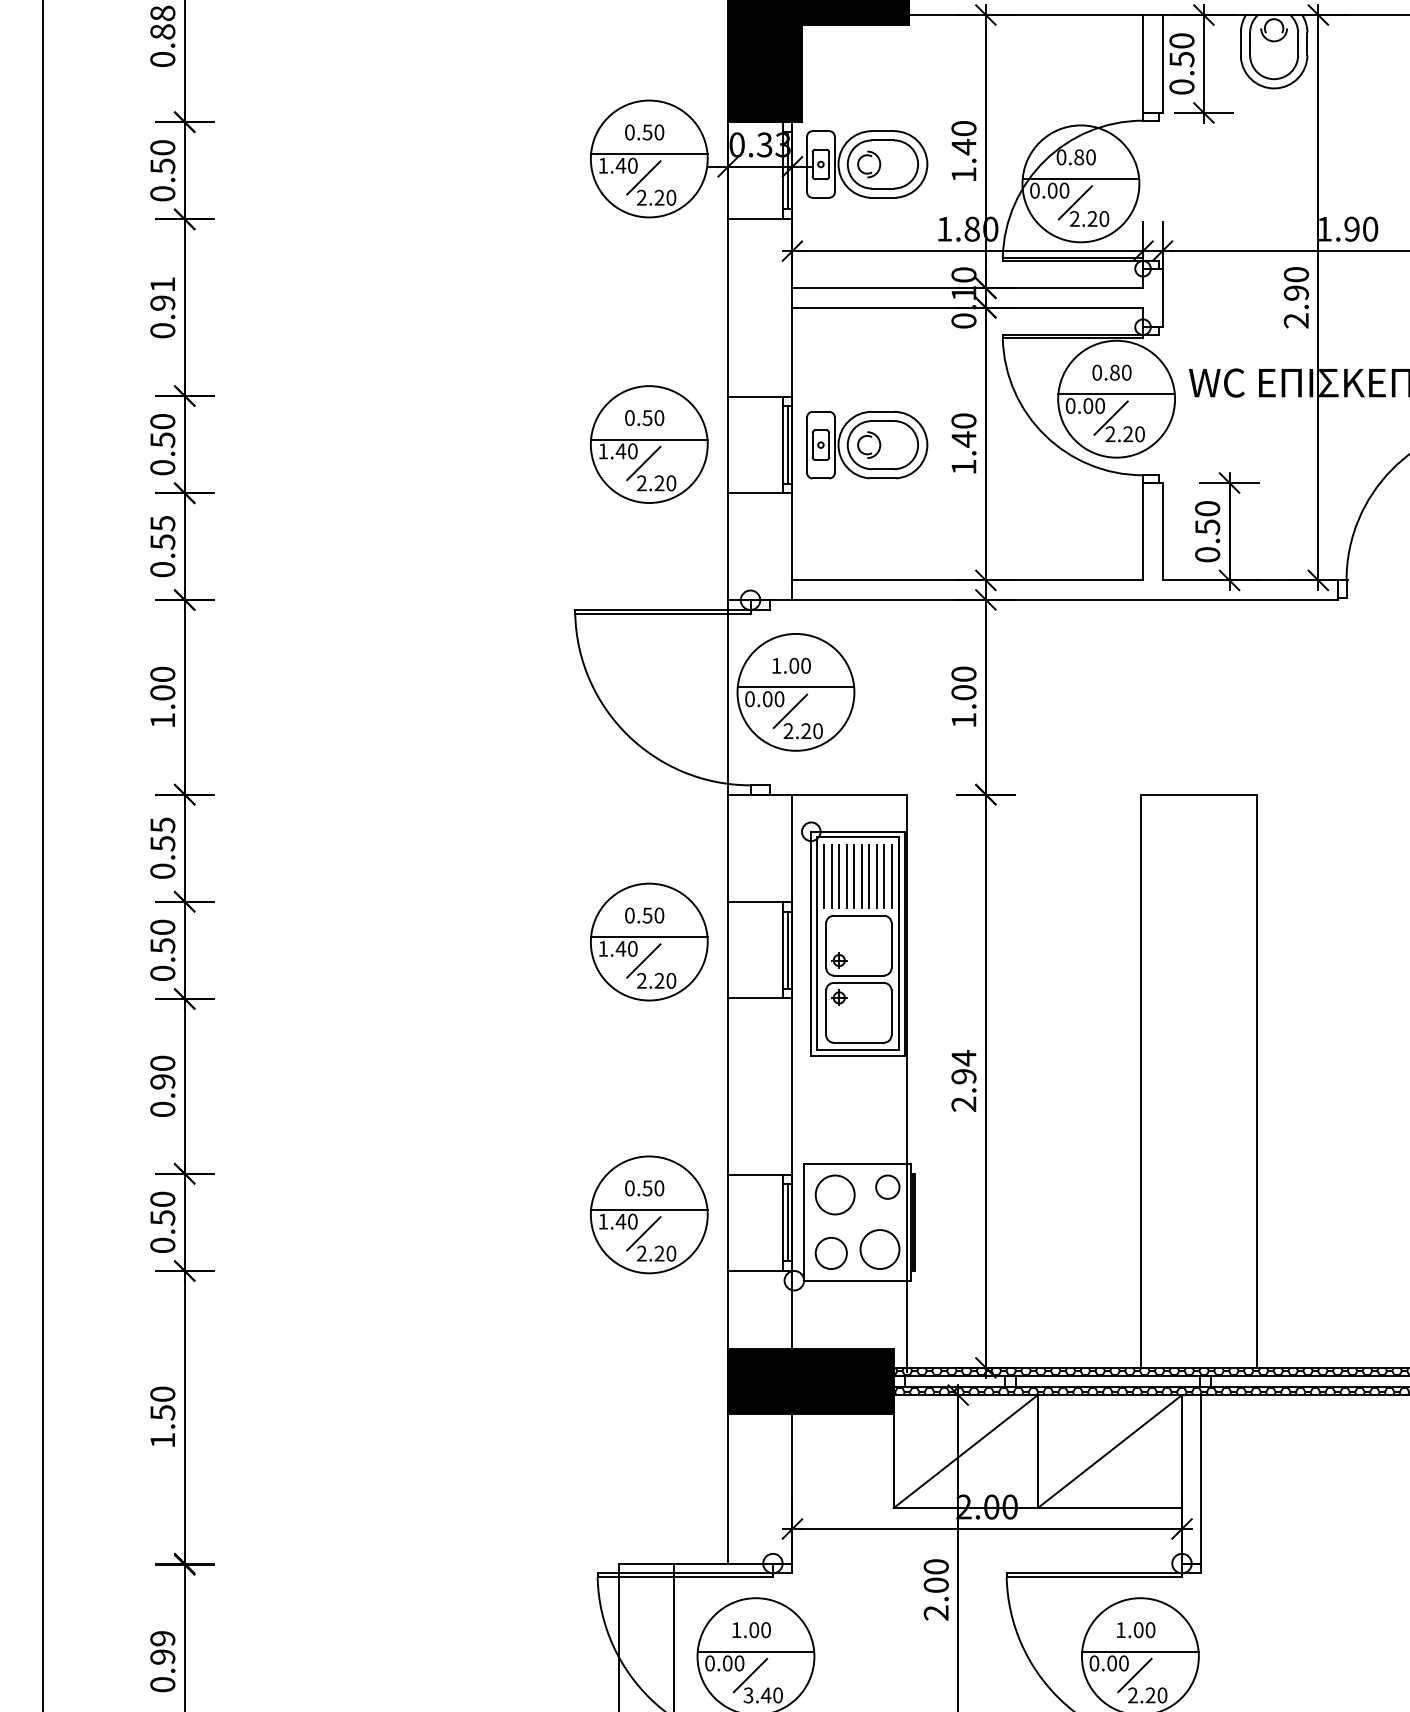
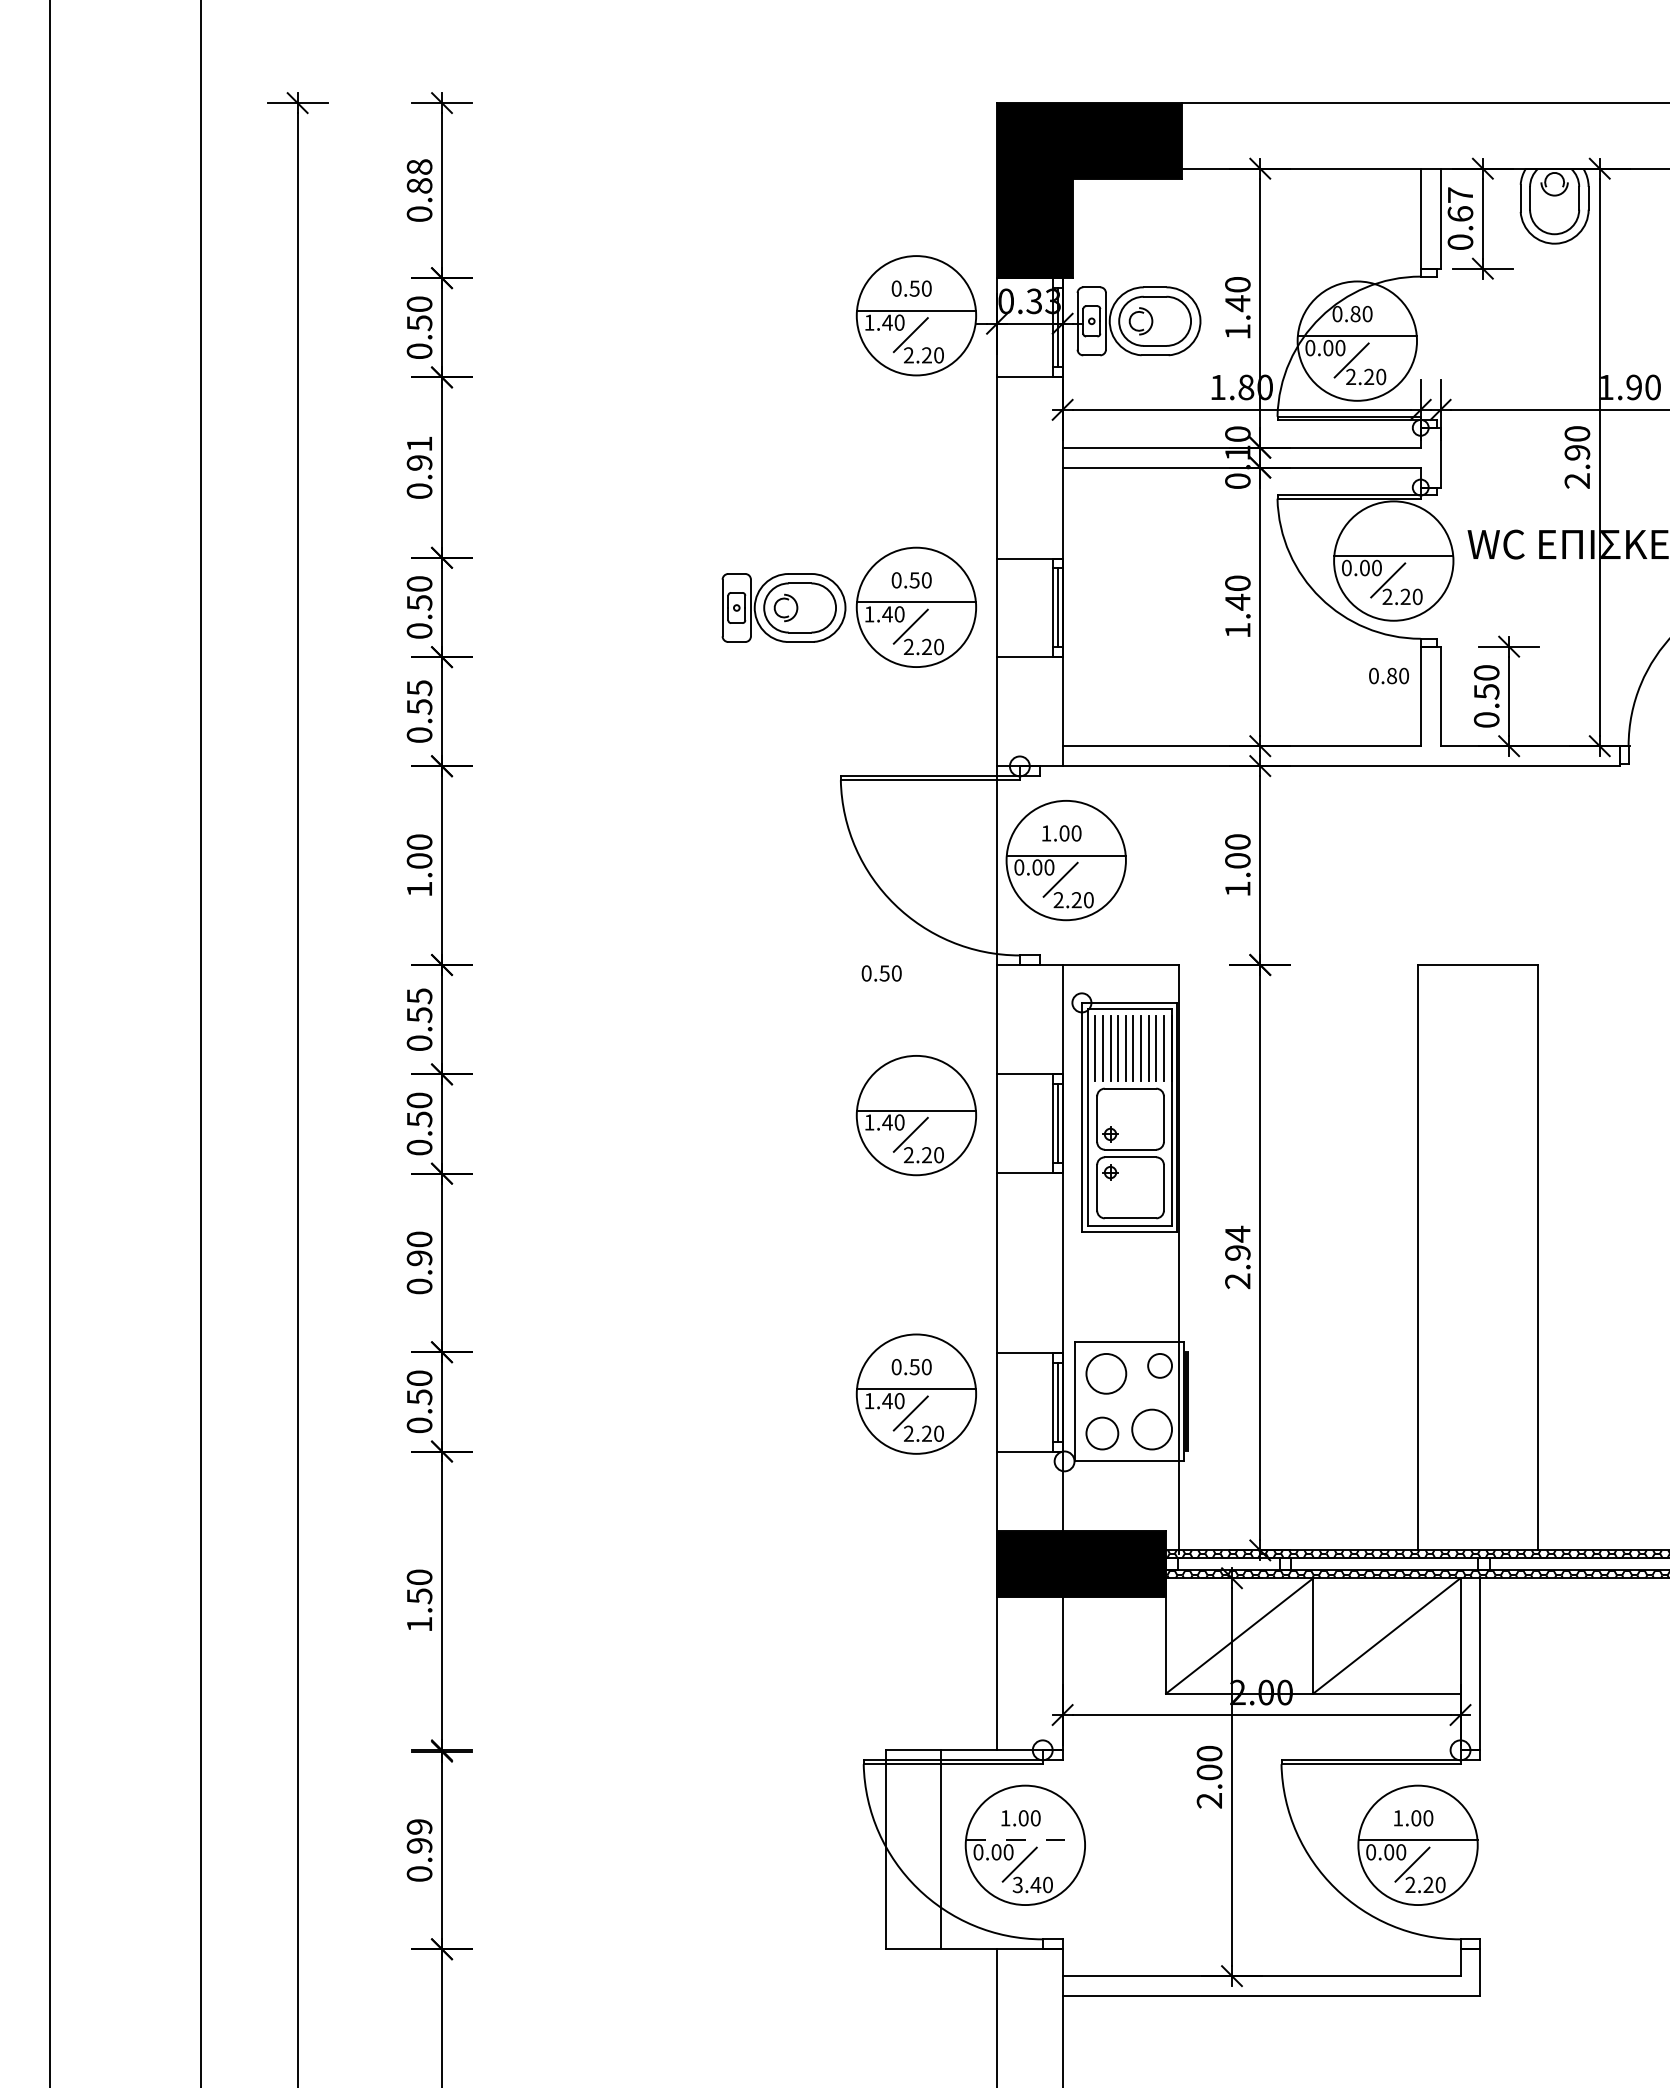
text: (1181, 50) -> (1460, 204), 0.50 -> 0.67
text: (1111, 372) -> (1388, 675), moved
part: (866, 444) -> (783, 607), moved
text: (644, 915) -> (881, 973), moved
line: (756, 1651) -> (1025, 1840), solid -> dashed

